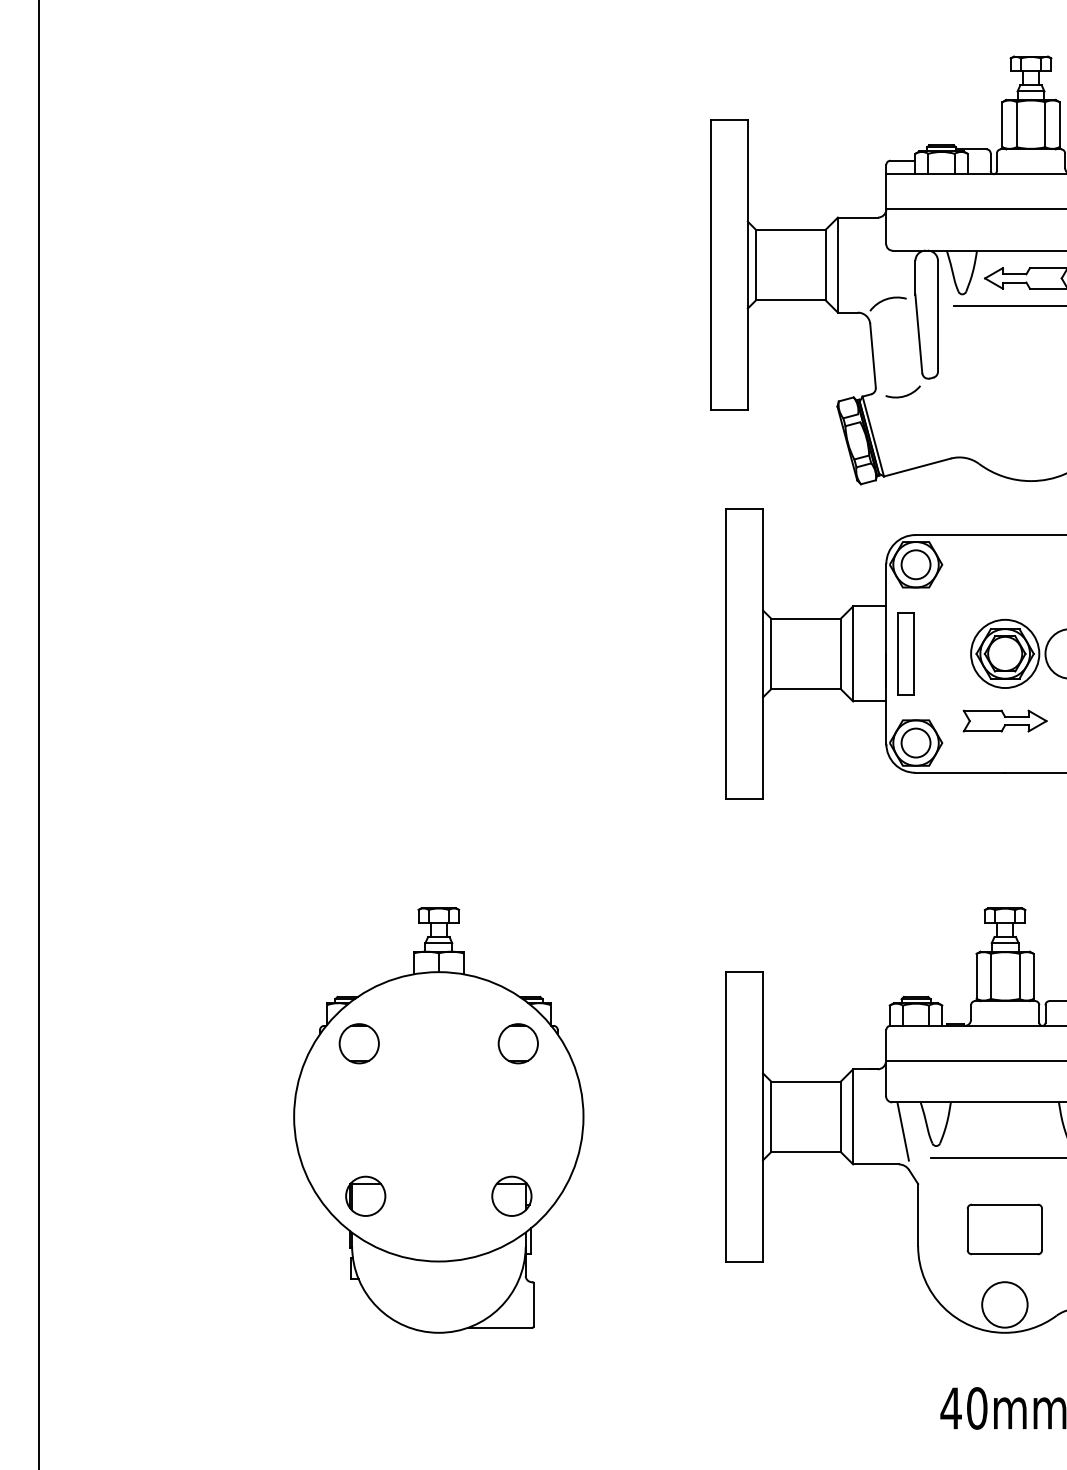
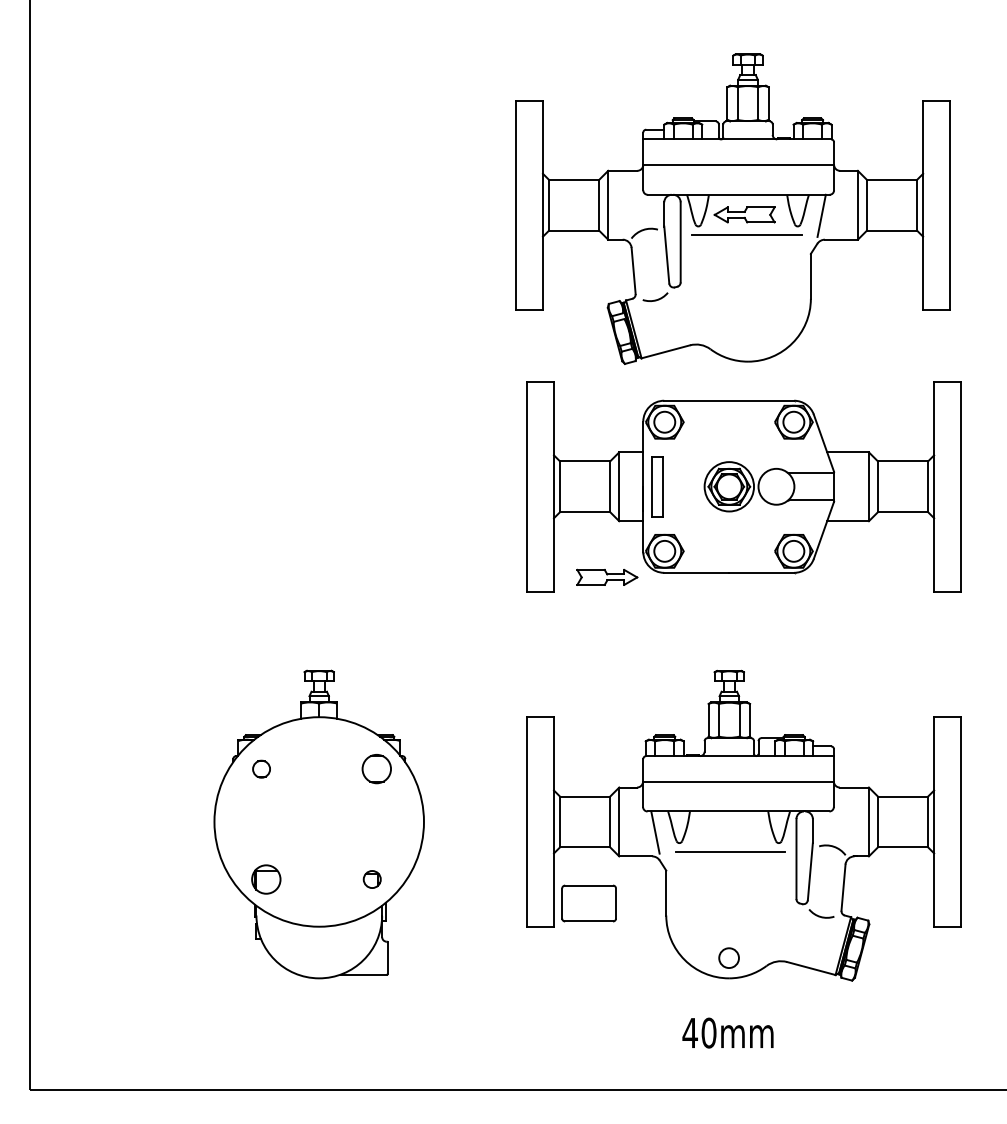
part: (1005, 719) -> (607, 576), moved
circle: (359, 1044) -> (261, 769), size x0.6
part: (512, 1196) -> (372, 879), size x0.6
part: (1004, 1229) -> (588, 903), moved
circle: (1004, 1304) -> (728, 957), size x0.6

